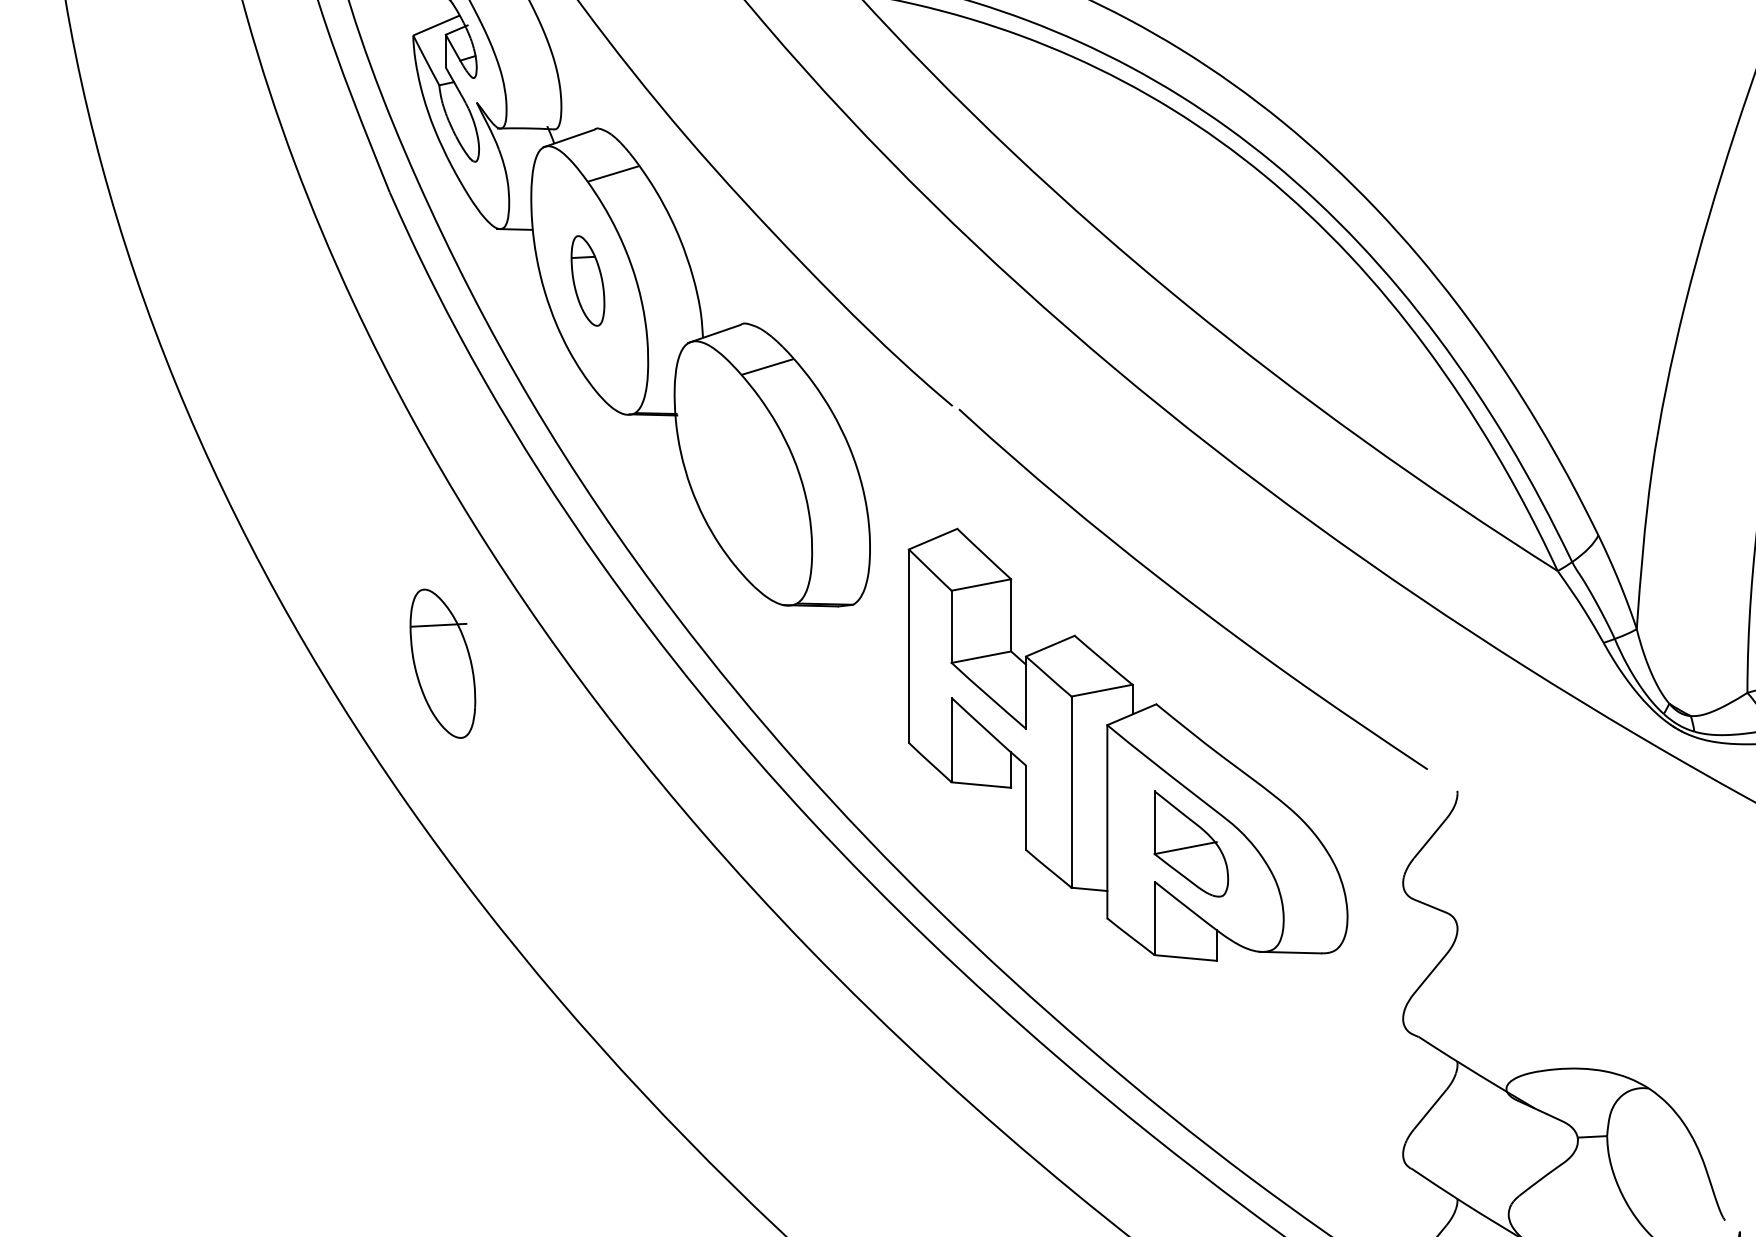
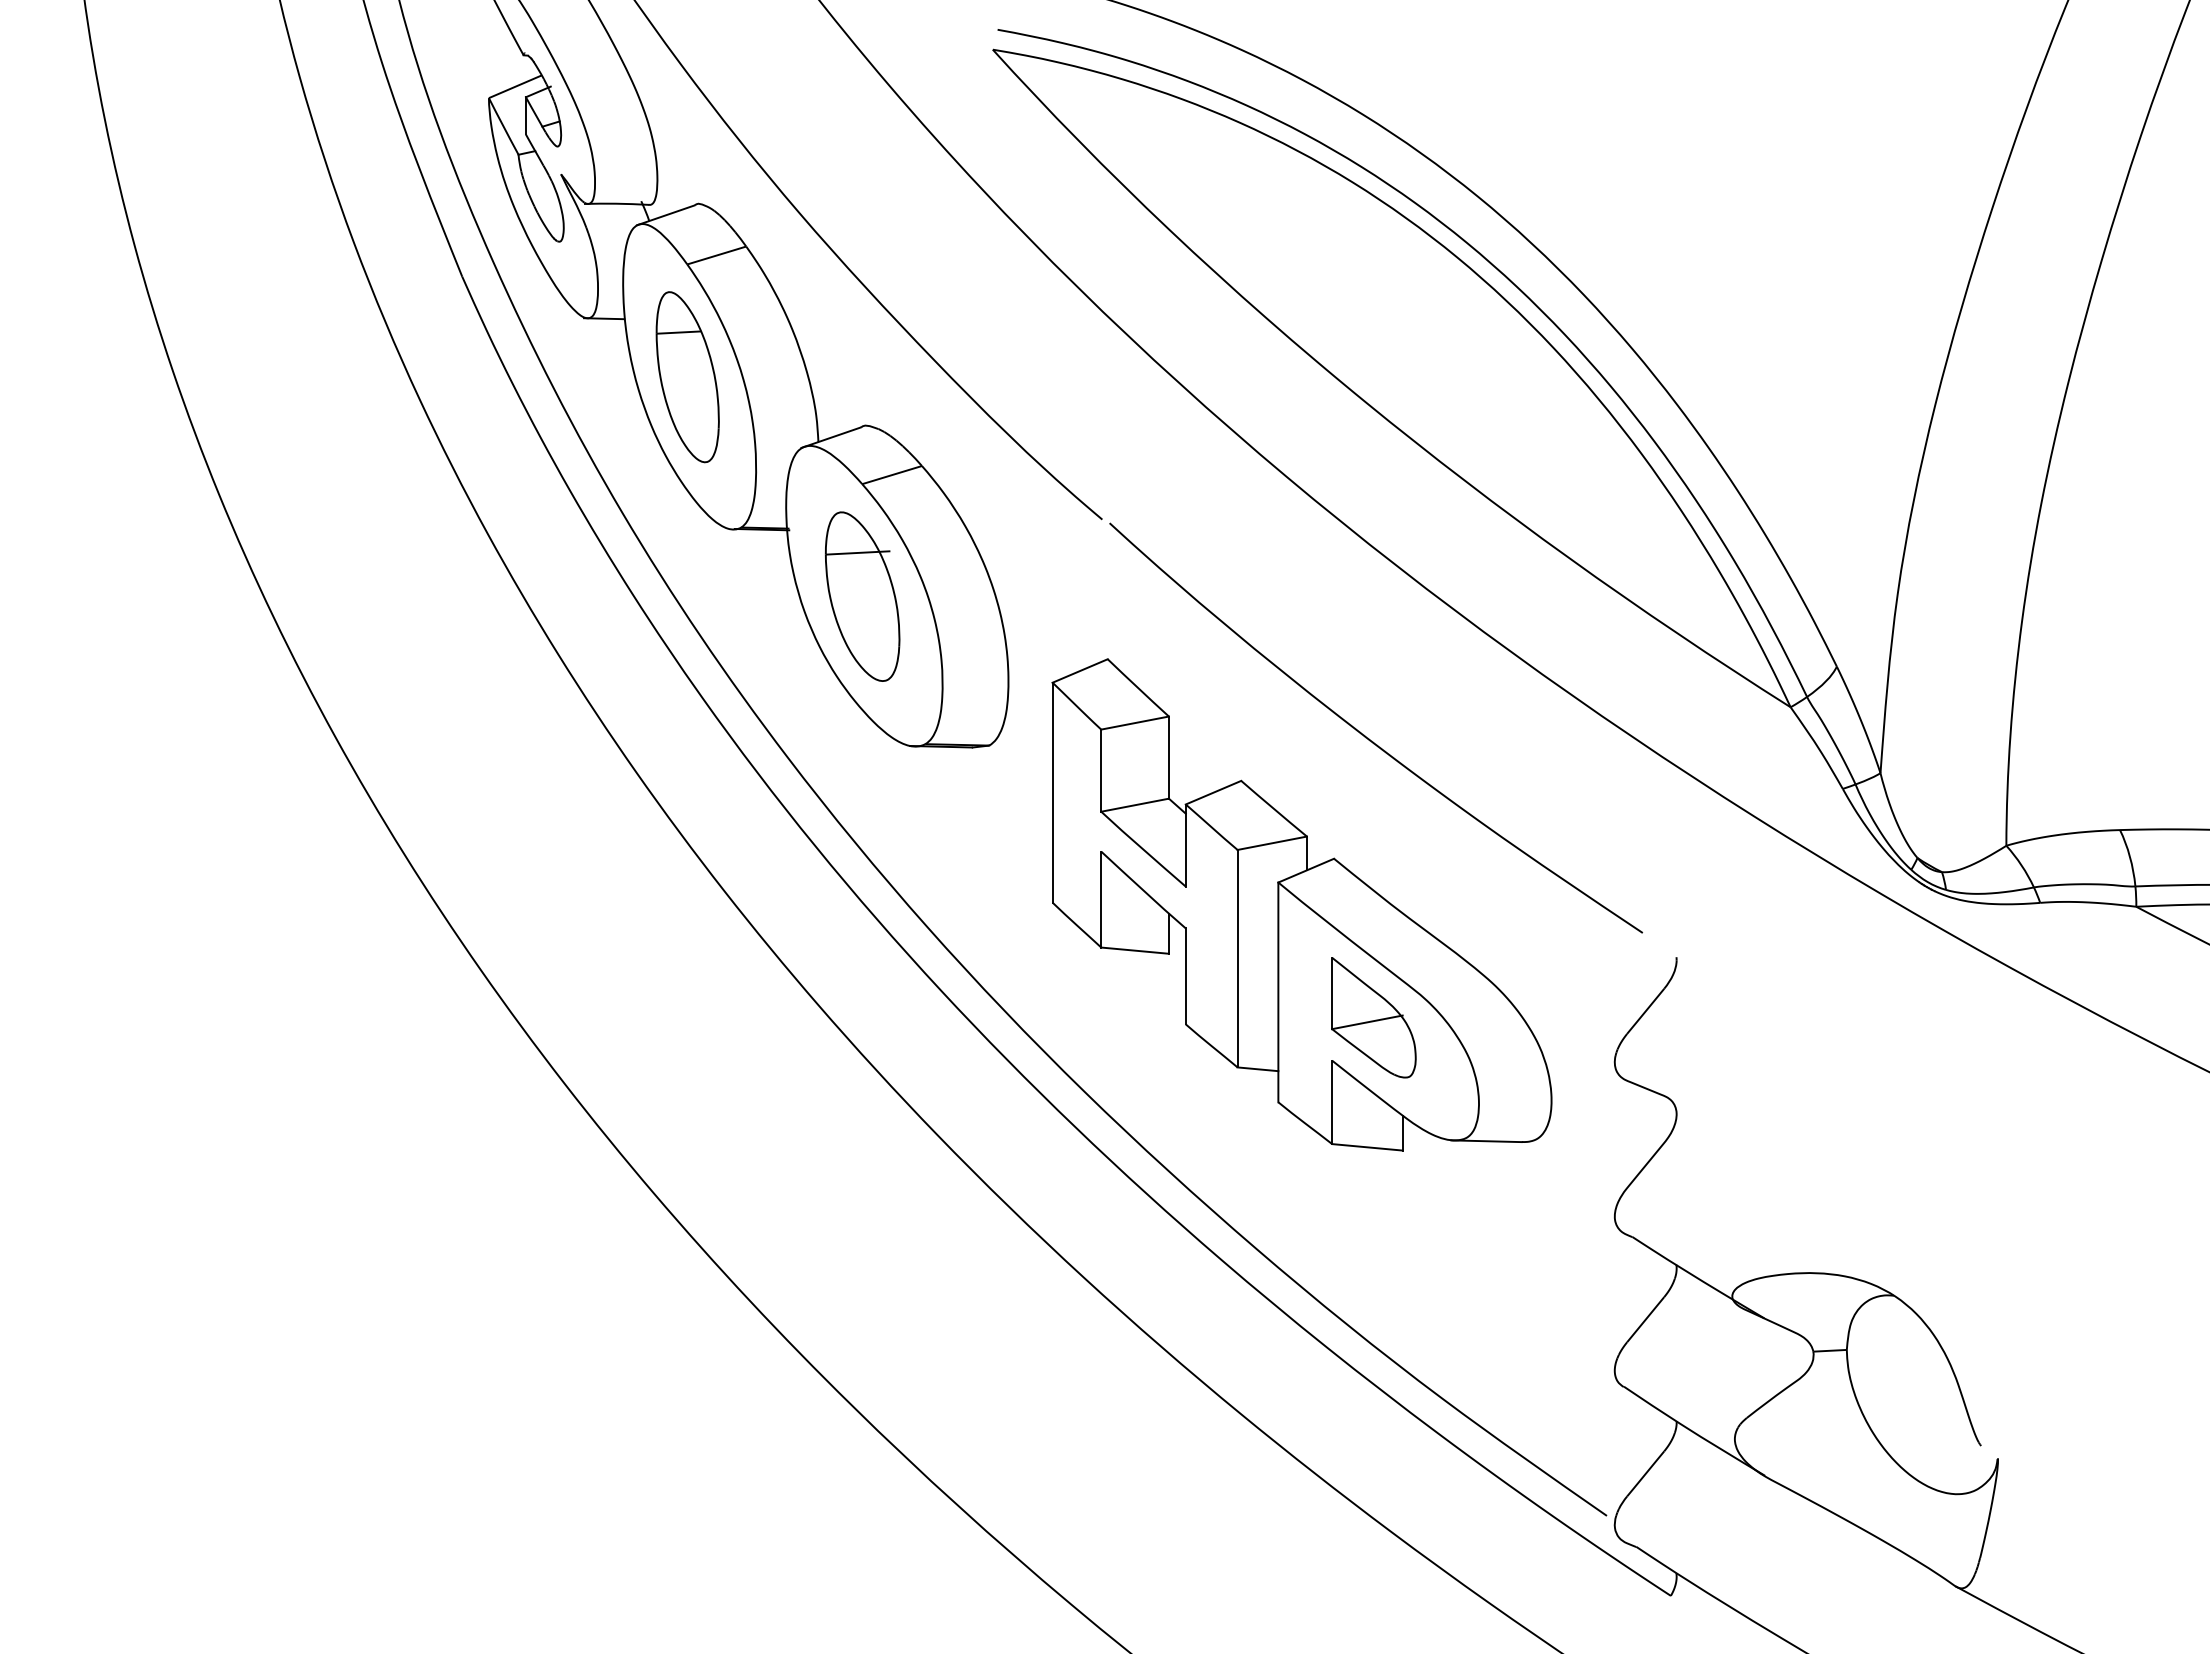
part: (587, 281) -> (687, 377), size x1.67
part: (442, 663) -> (862, 596), moved

